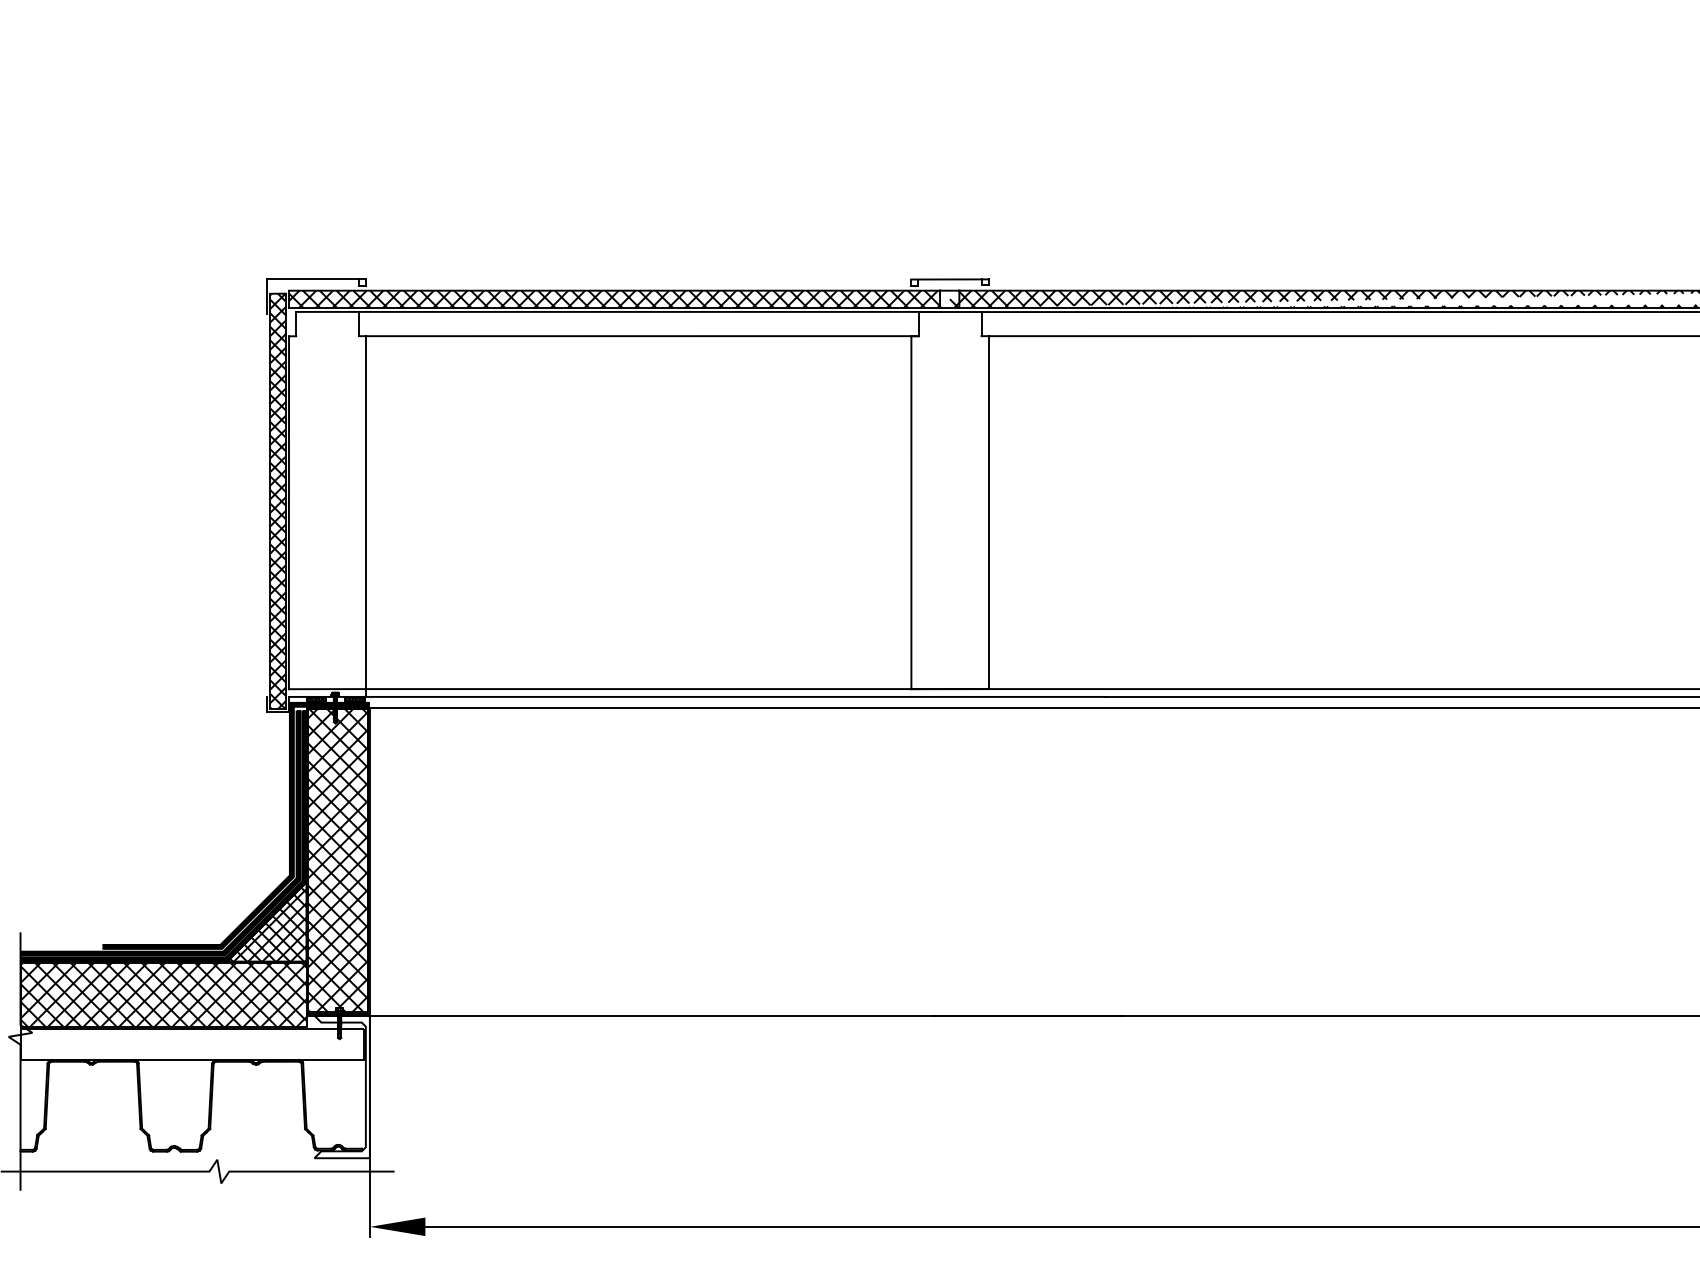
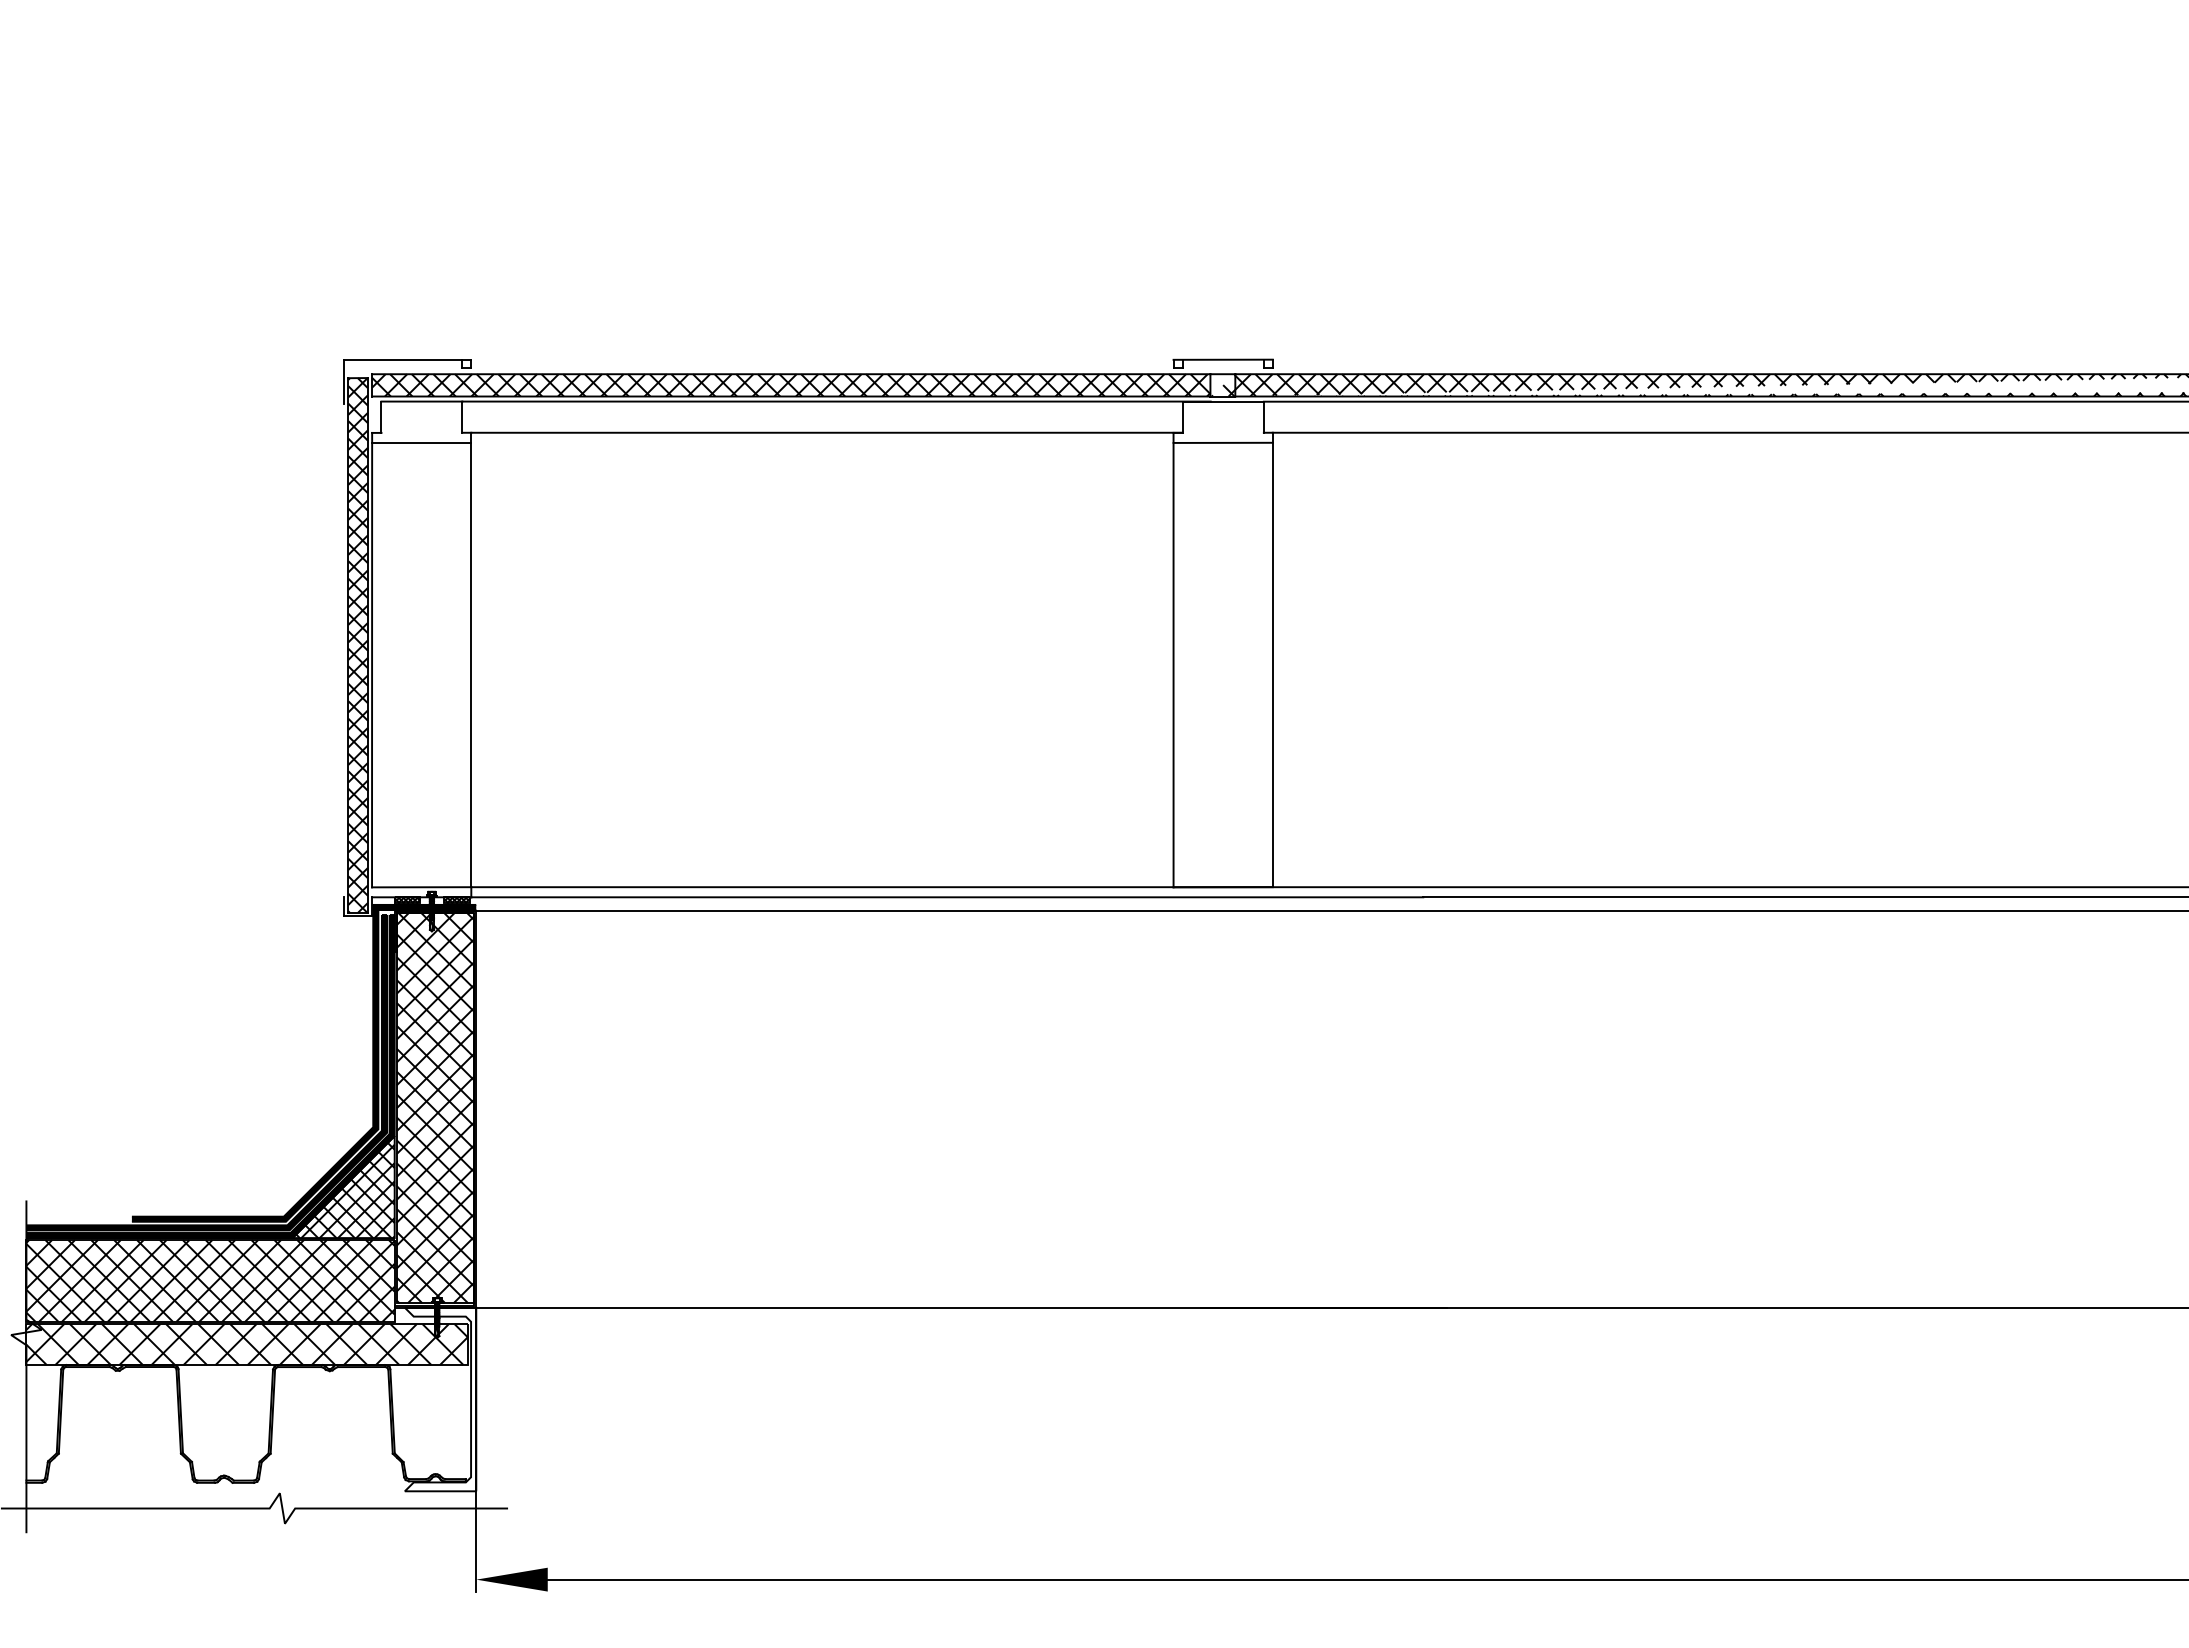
line: (327, 343) -> (421, 442), added
line: (949, 343) -> (1222, 442), added
hatch: (192, 1044) -> (247, 1344), added

